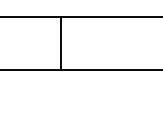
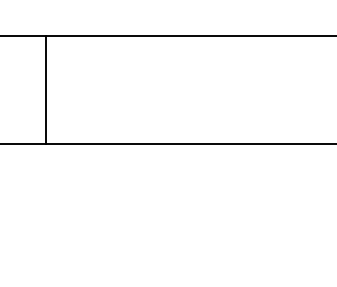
line: (61, 43) -> (46, 89), moved

